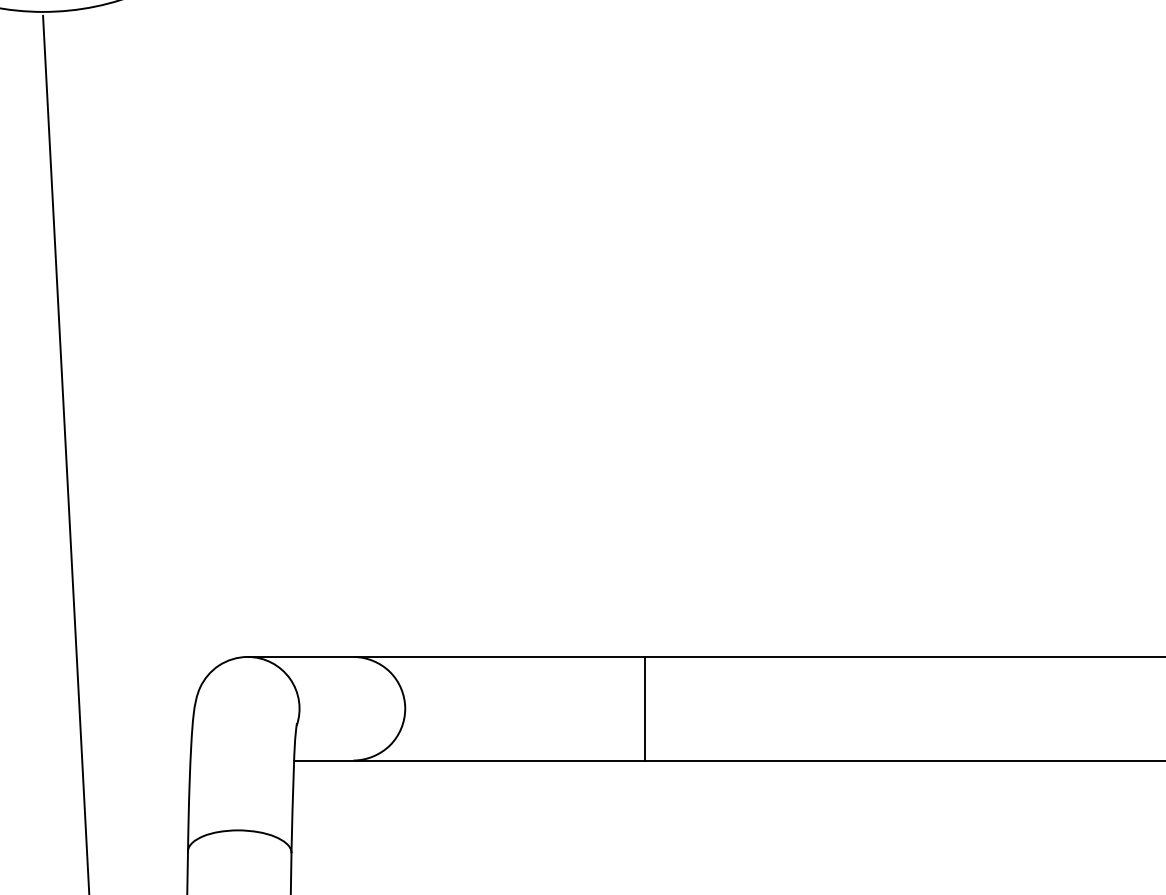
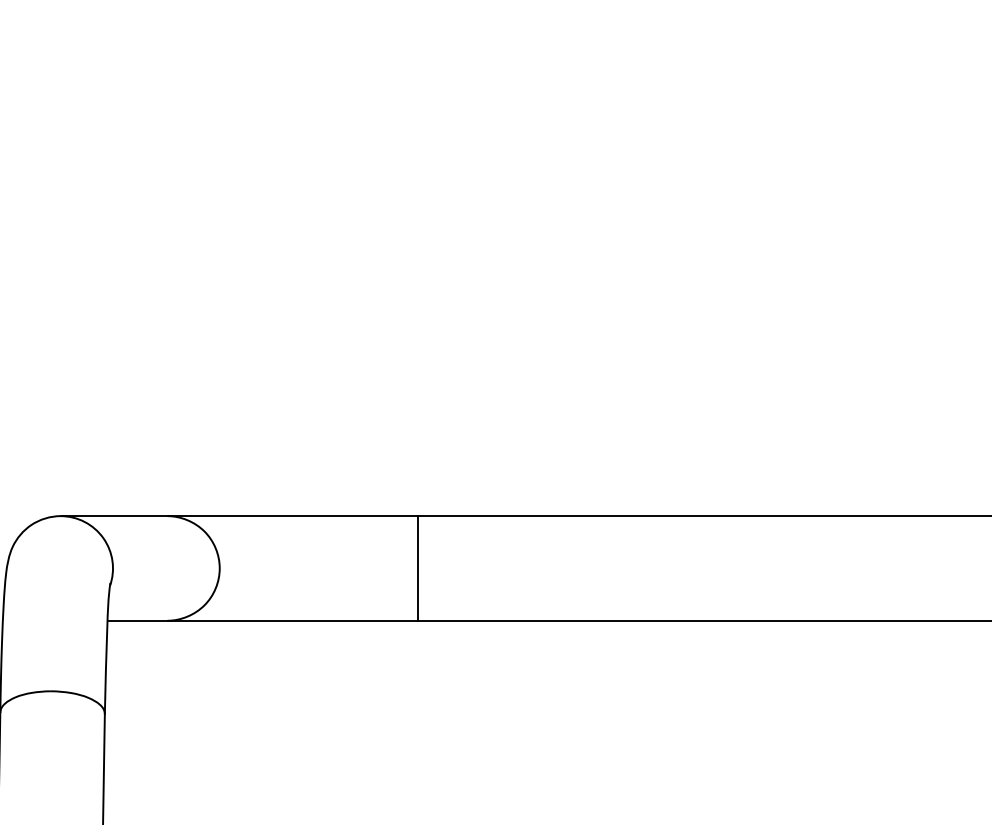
line: (644, 708) -> (417, 568), moved

